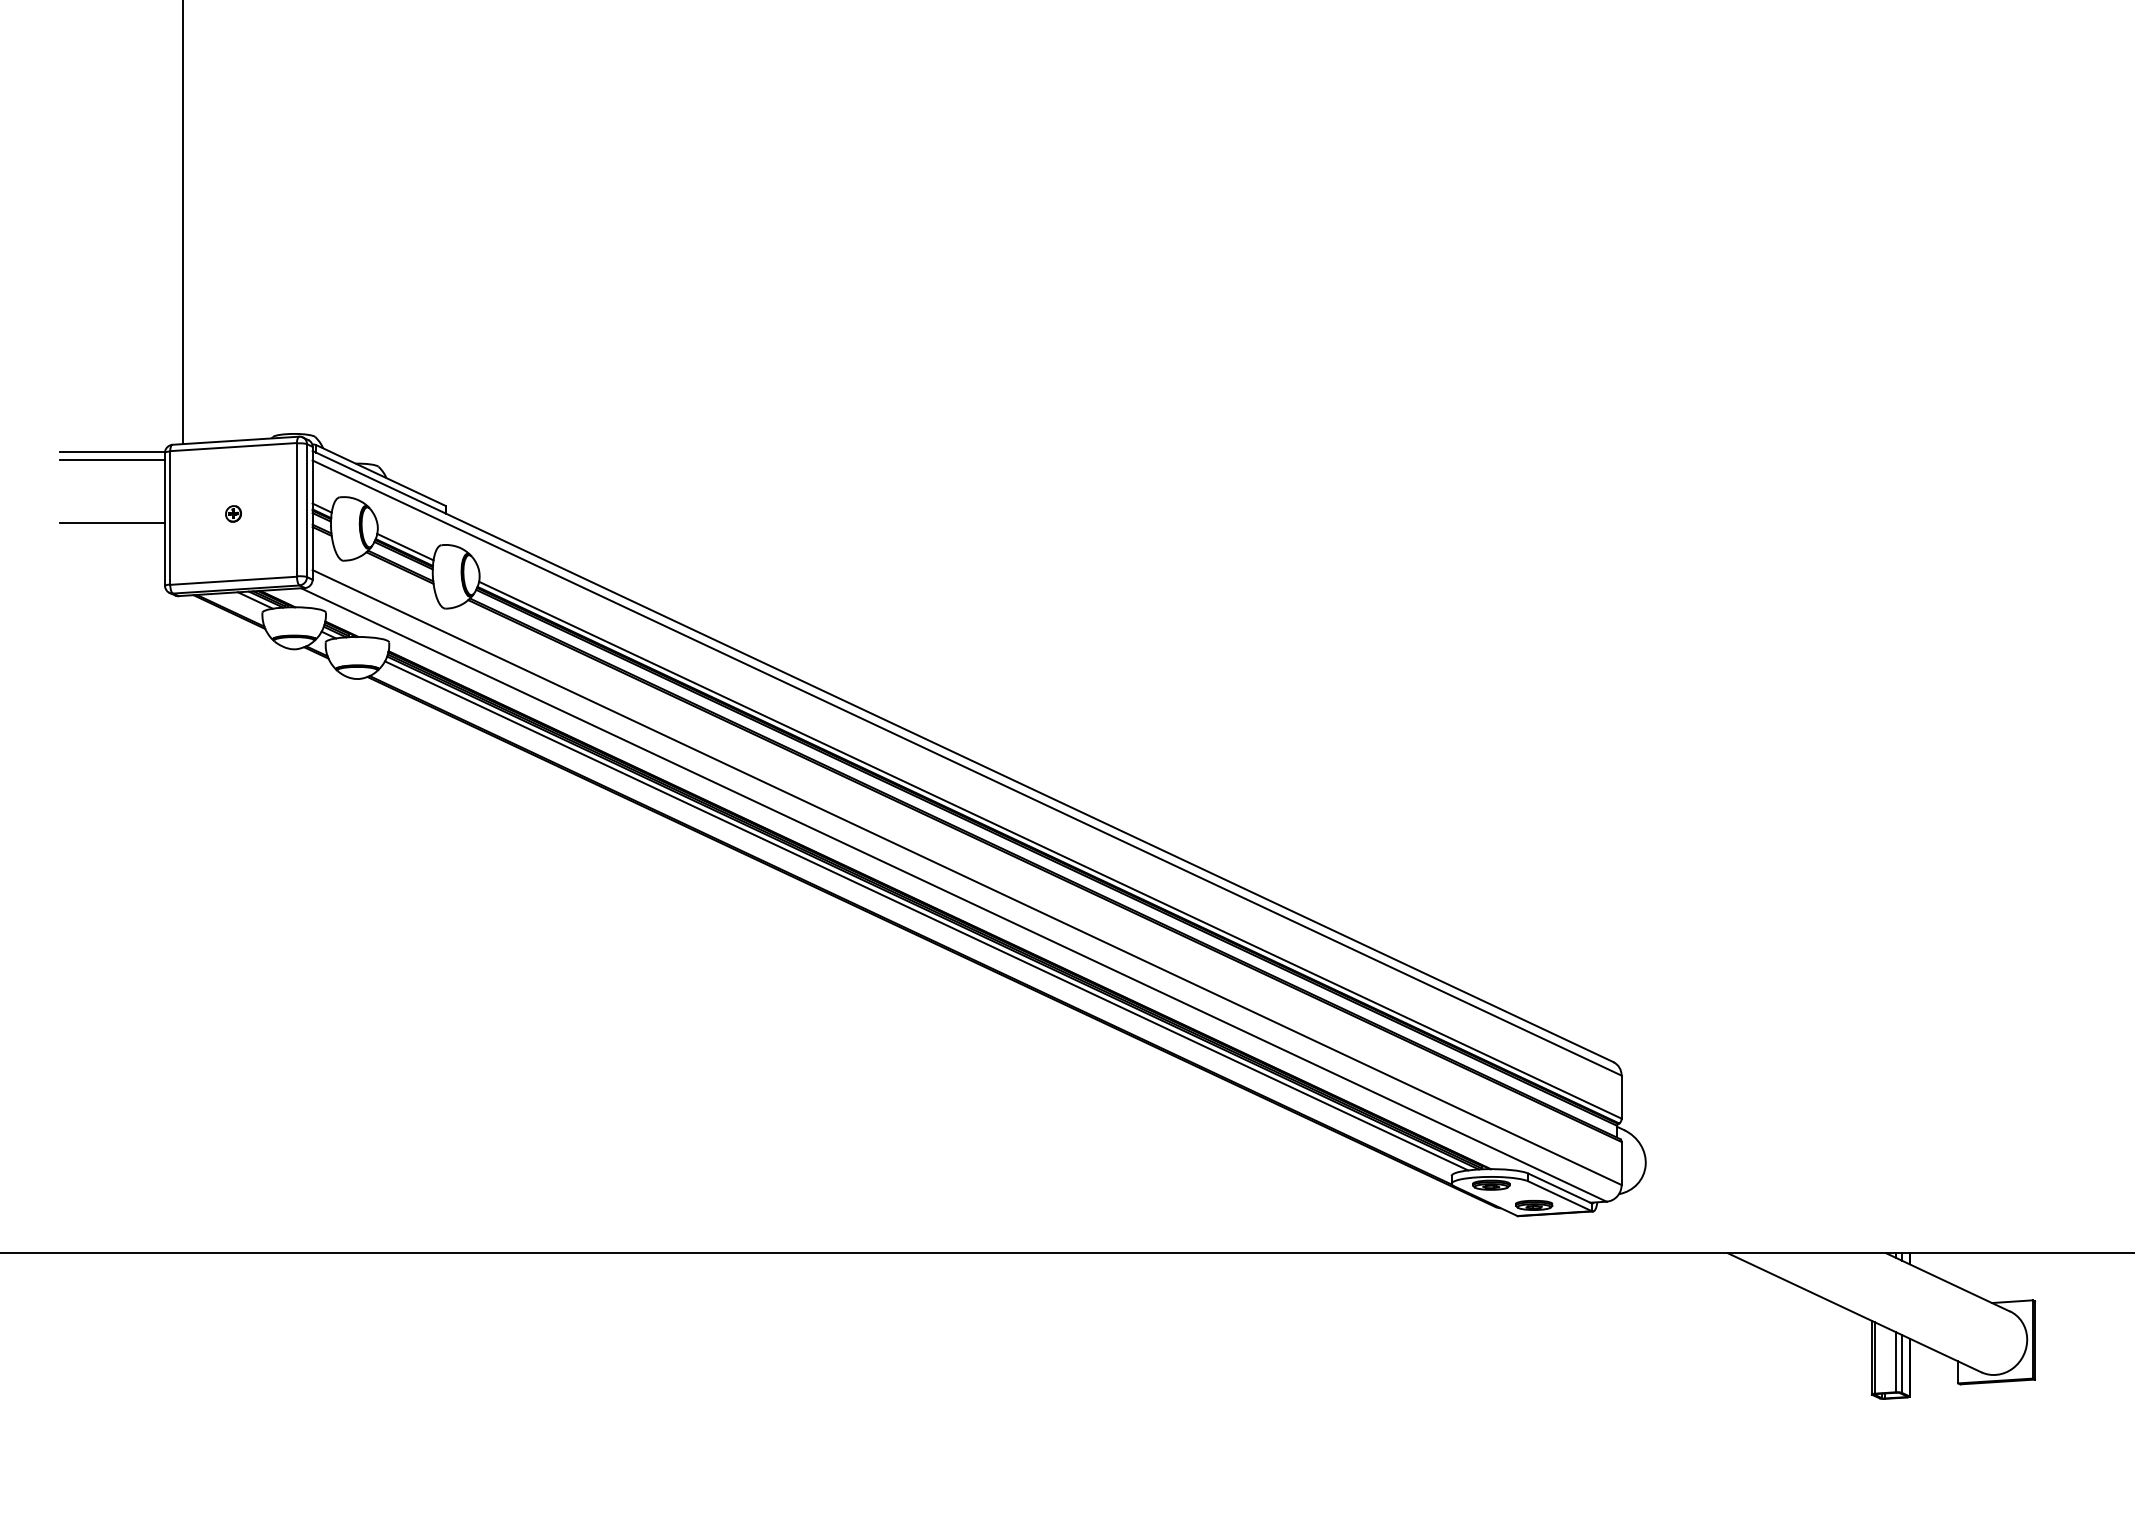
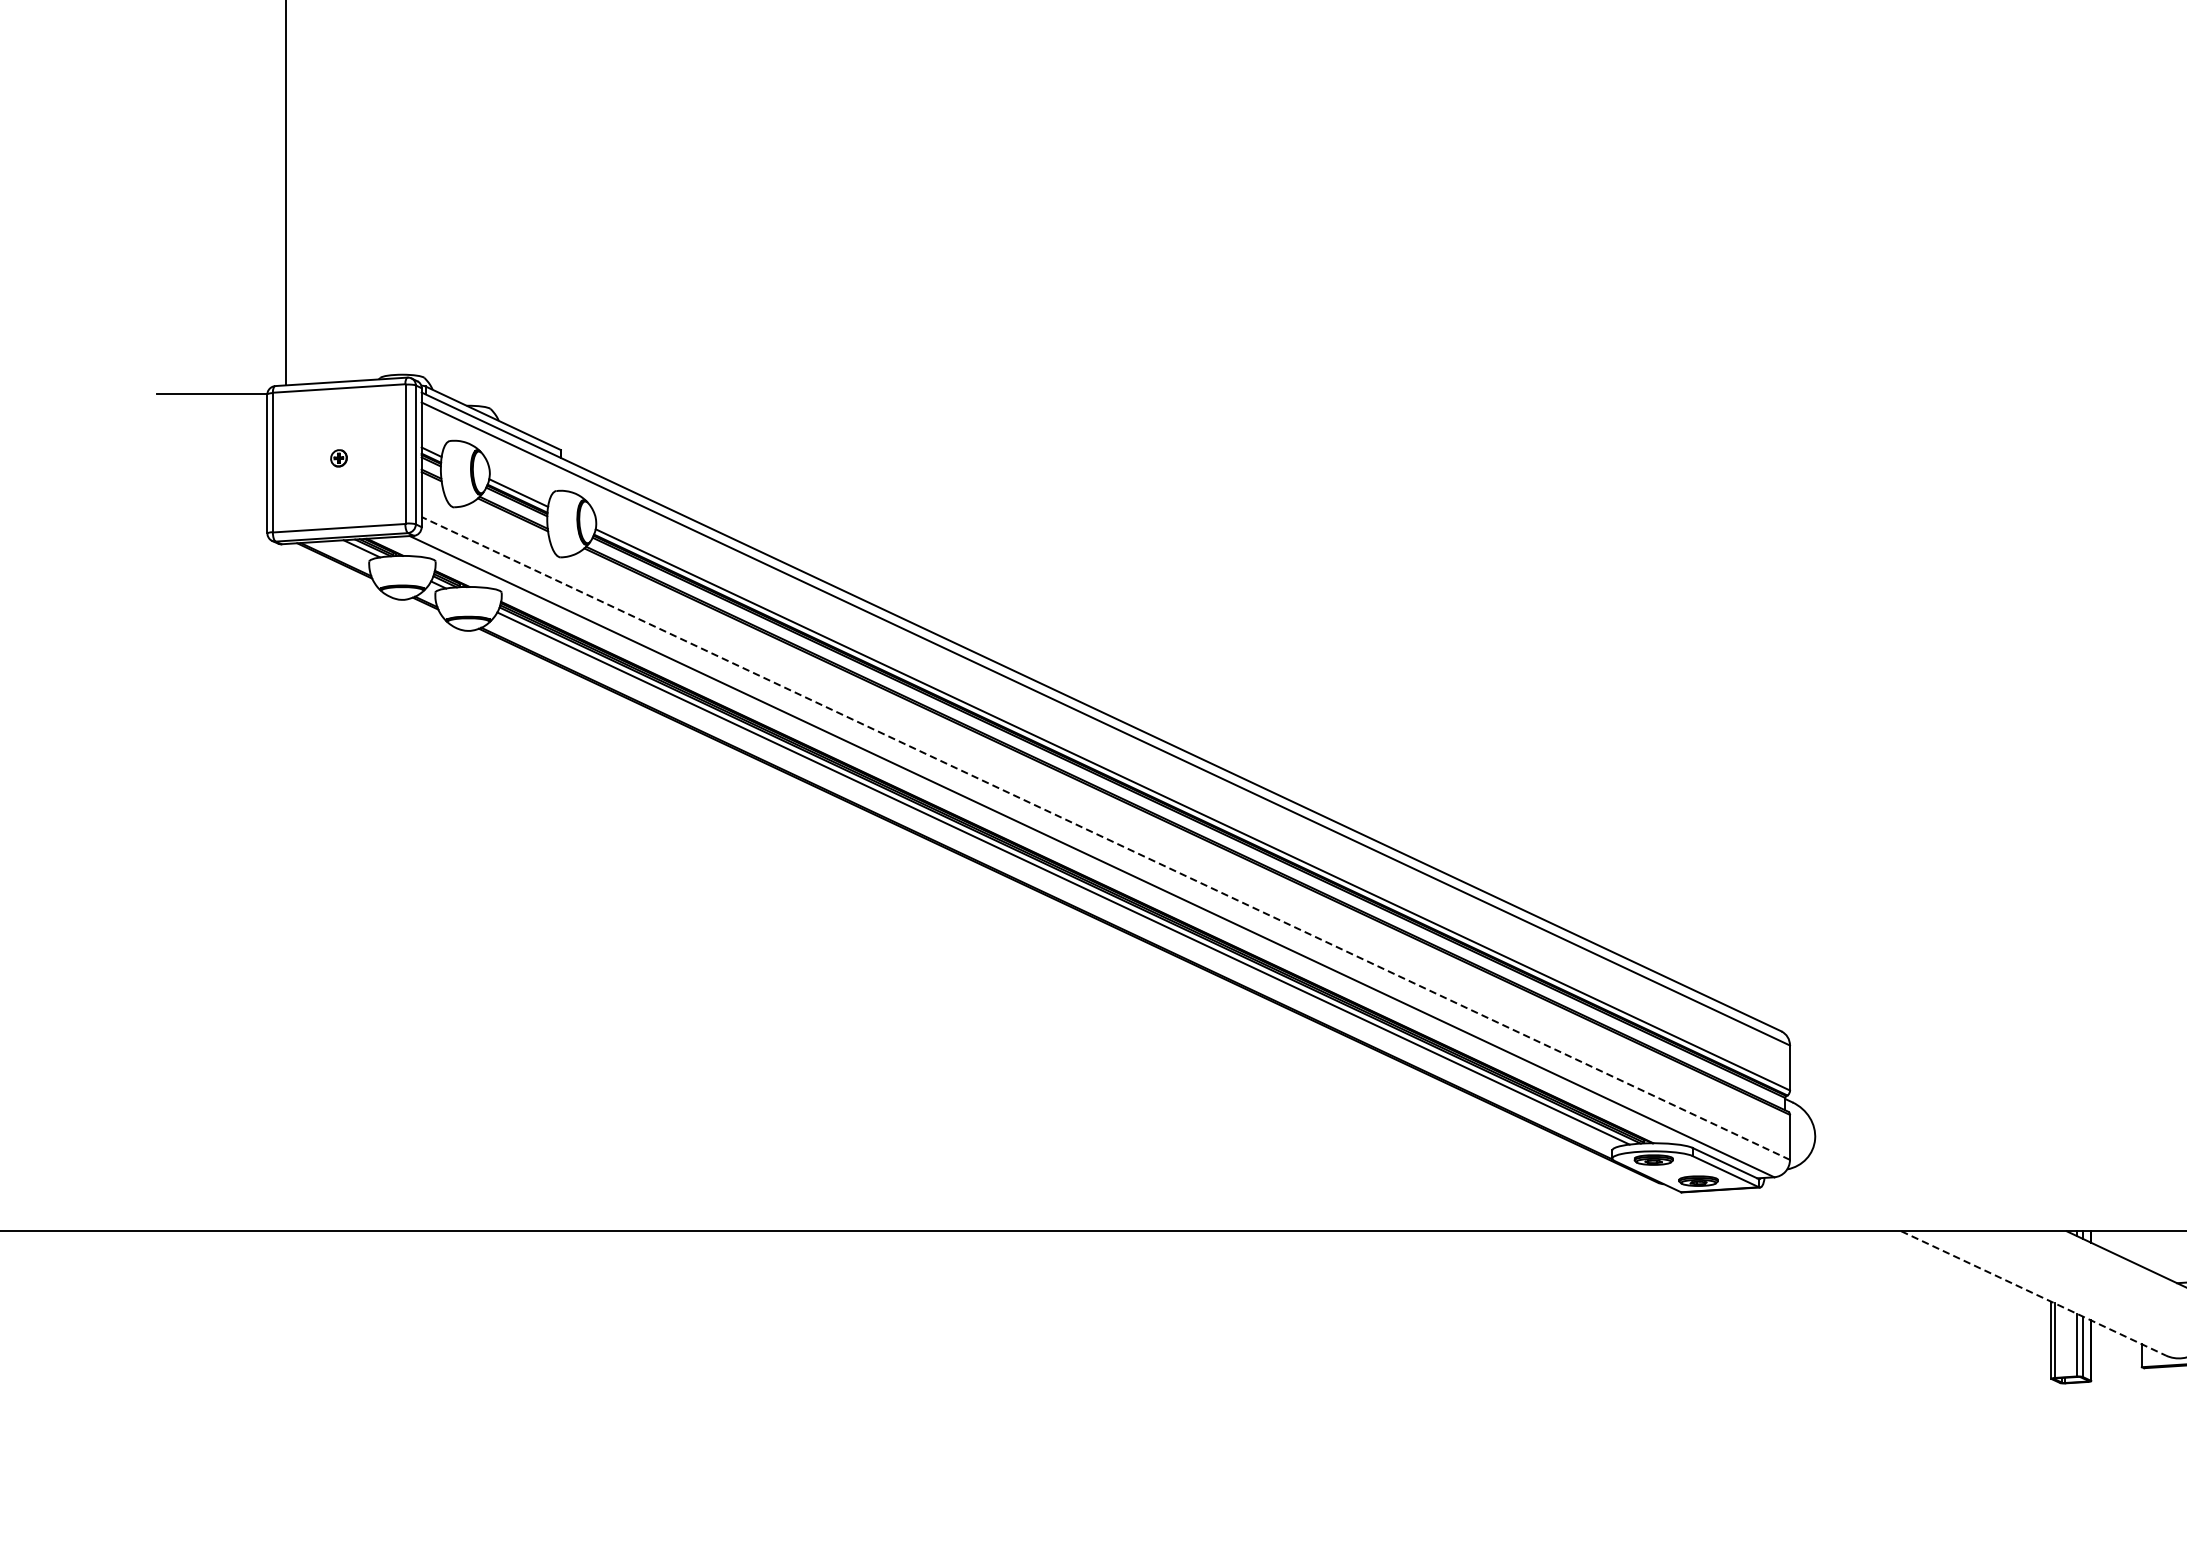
line: (112, 460) -> (212, 402), removed
line: (112, 523) -> (212, 468), removed
line: (966, 877) -> (1105, 838), solid -> dashed
line: (1854, 1312) -> (2033, 1293), solid -> dashed

